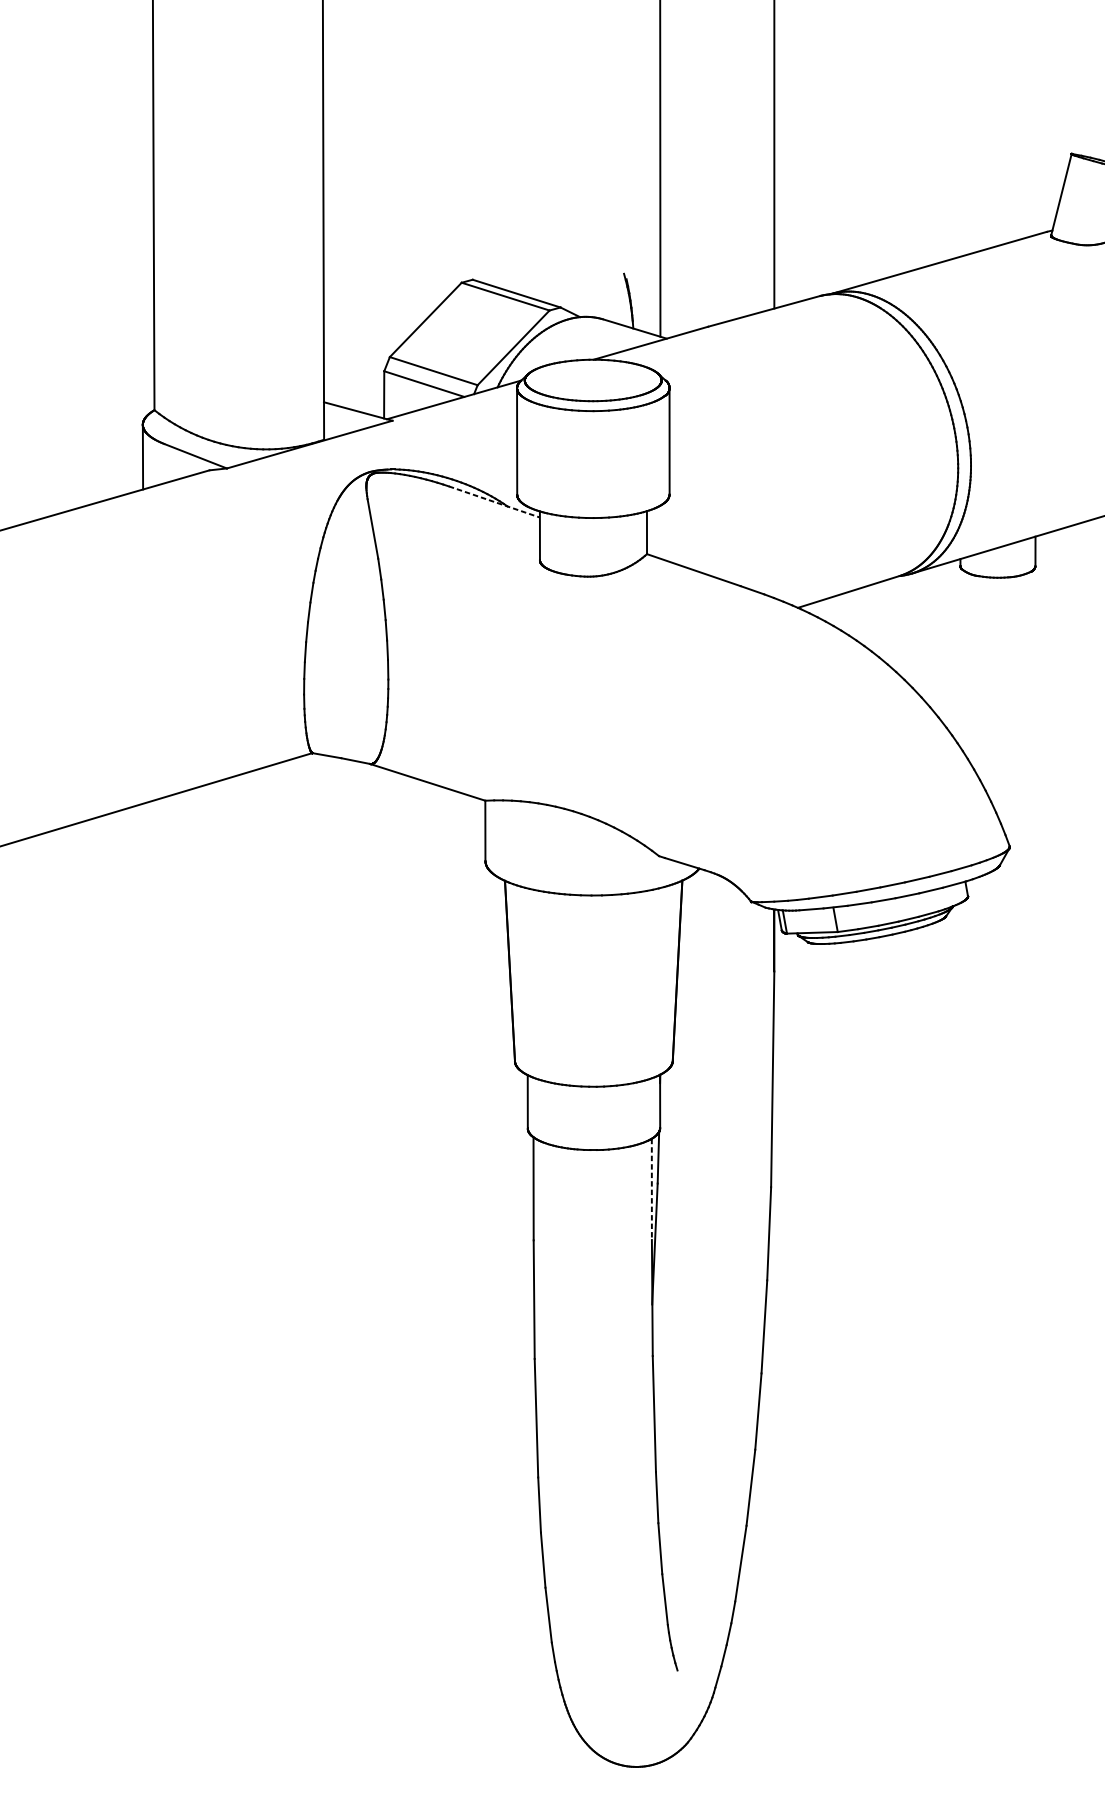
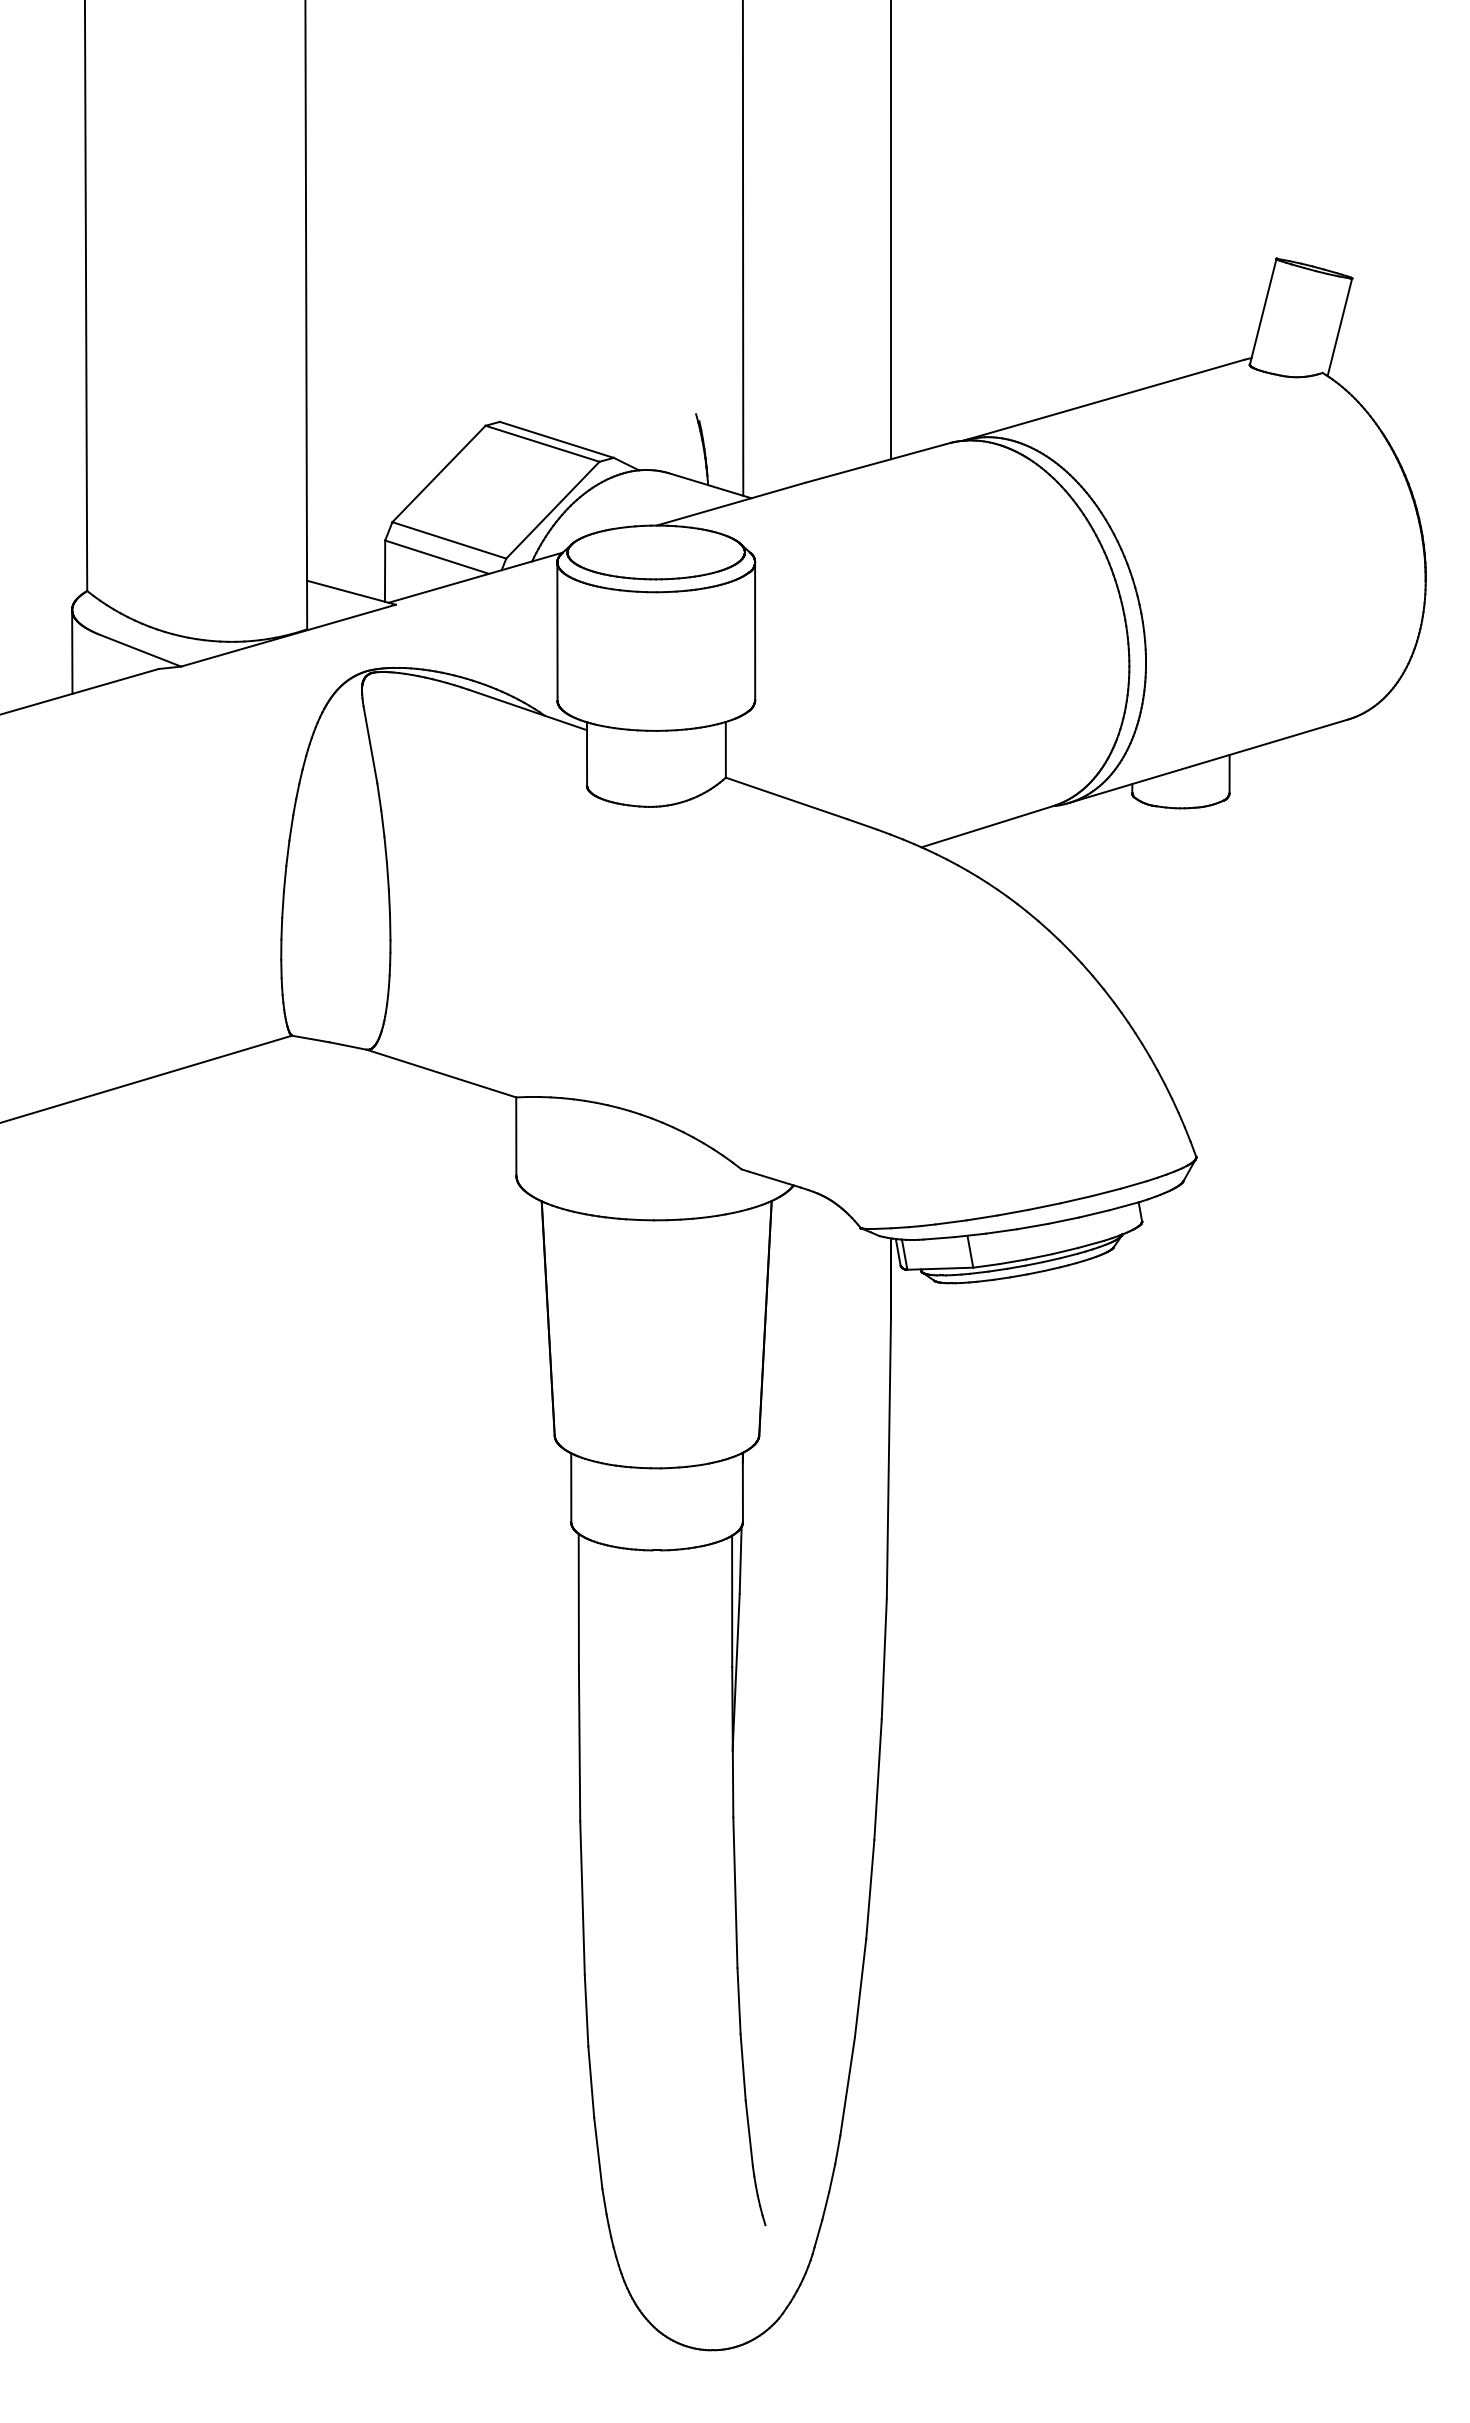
line: (494, 502) -> (528, 710), dashed -> solid
line: (652, 1189) -> (732, 1601), dashed -> solid

